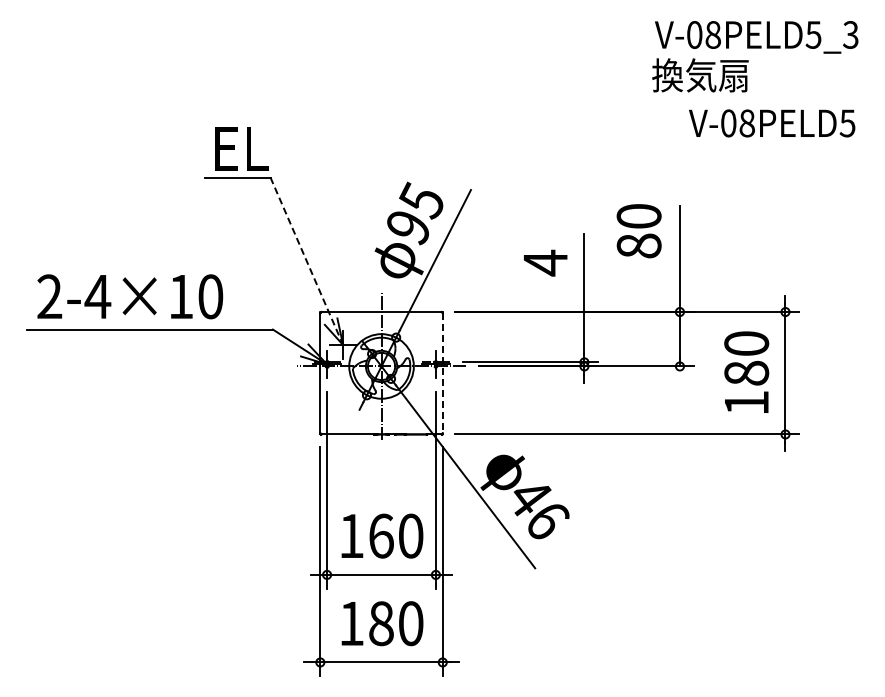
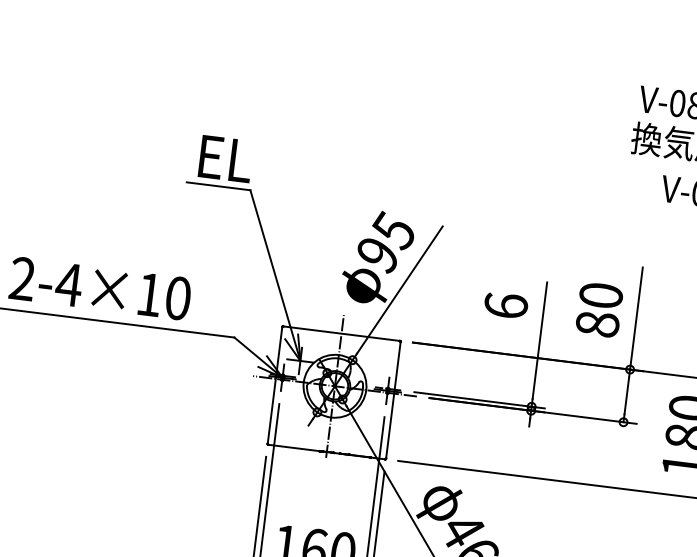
text: (638, 231) -> (598, 310), moved
line: (307, 261) -> (276, 275), dashed -> solid
text: (545, 262) -> (506, 305), 4 -> 6
line: (442, 373) -> (393, 400), dashed -> solid

